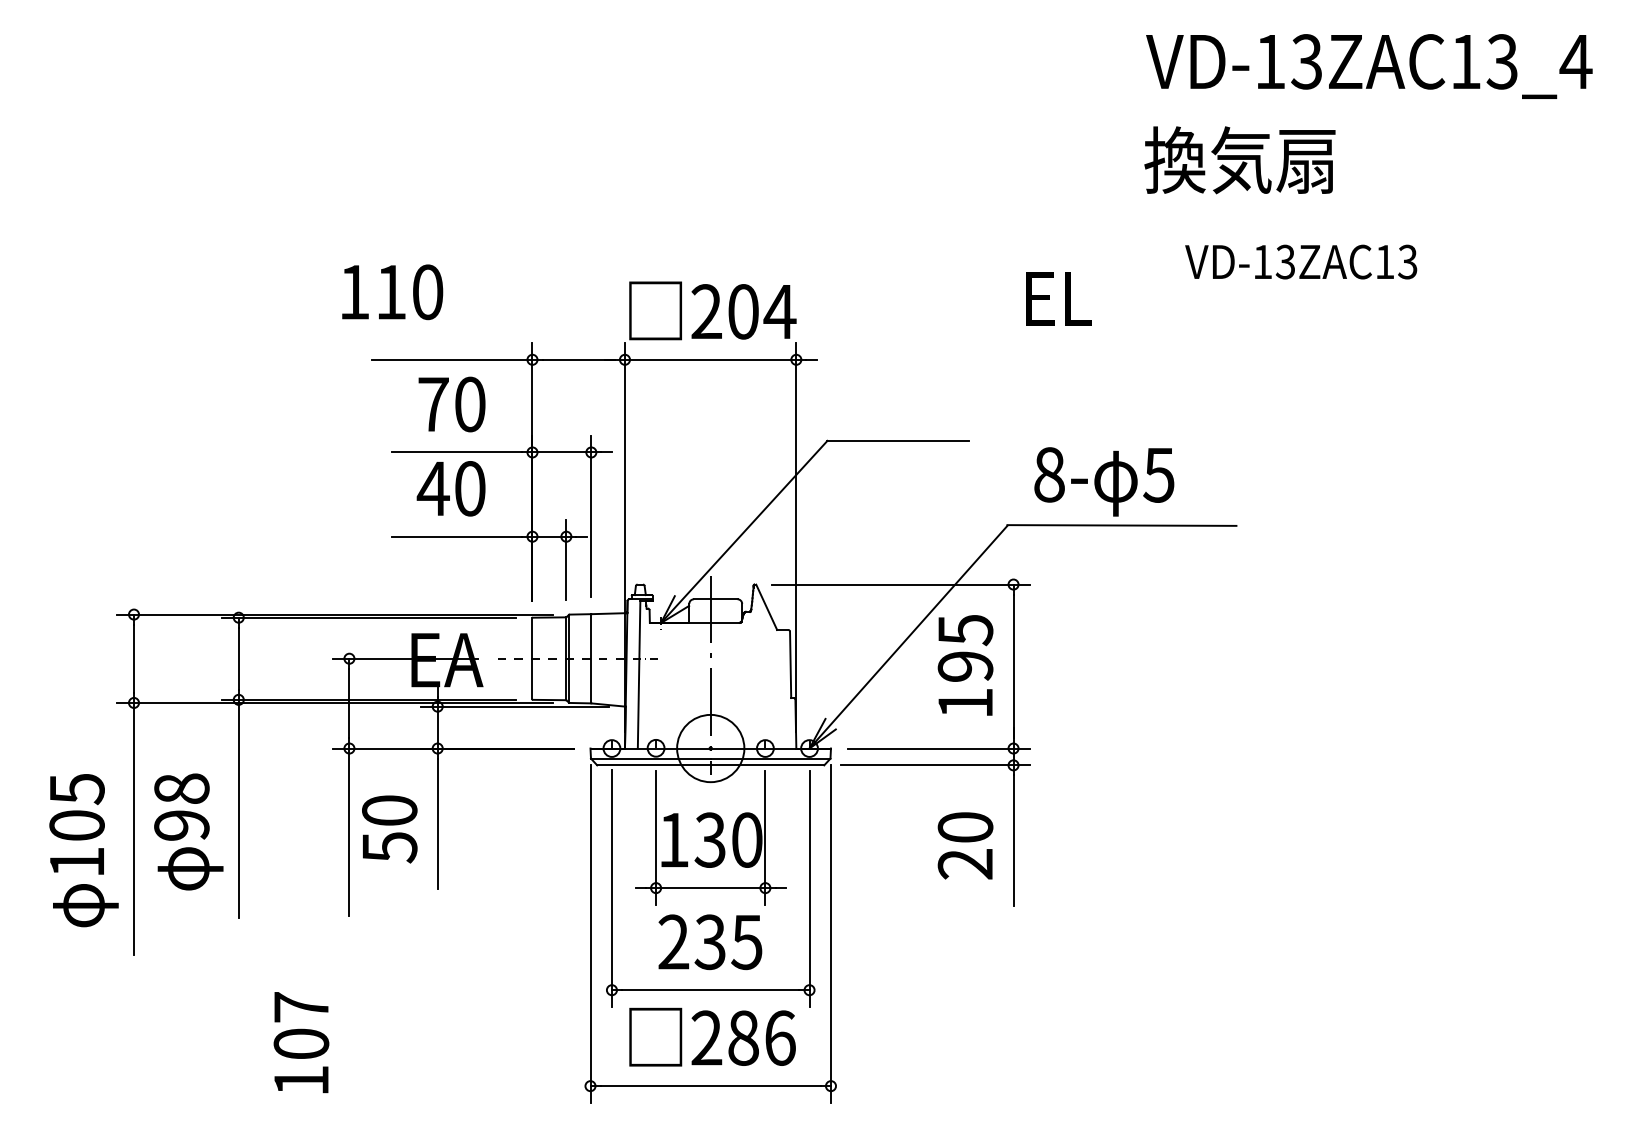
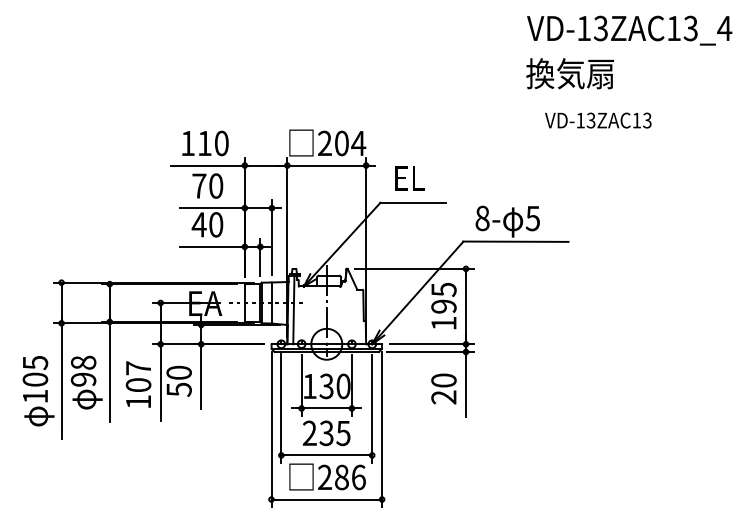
text: (392, 292) -> (205, 143), moved
text: (1058, 298) -> (409, 178), moved
text: (301, 1042) -> (138, 384), moved

